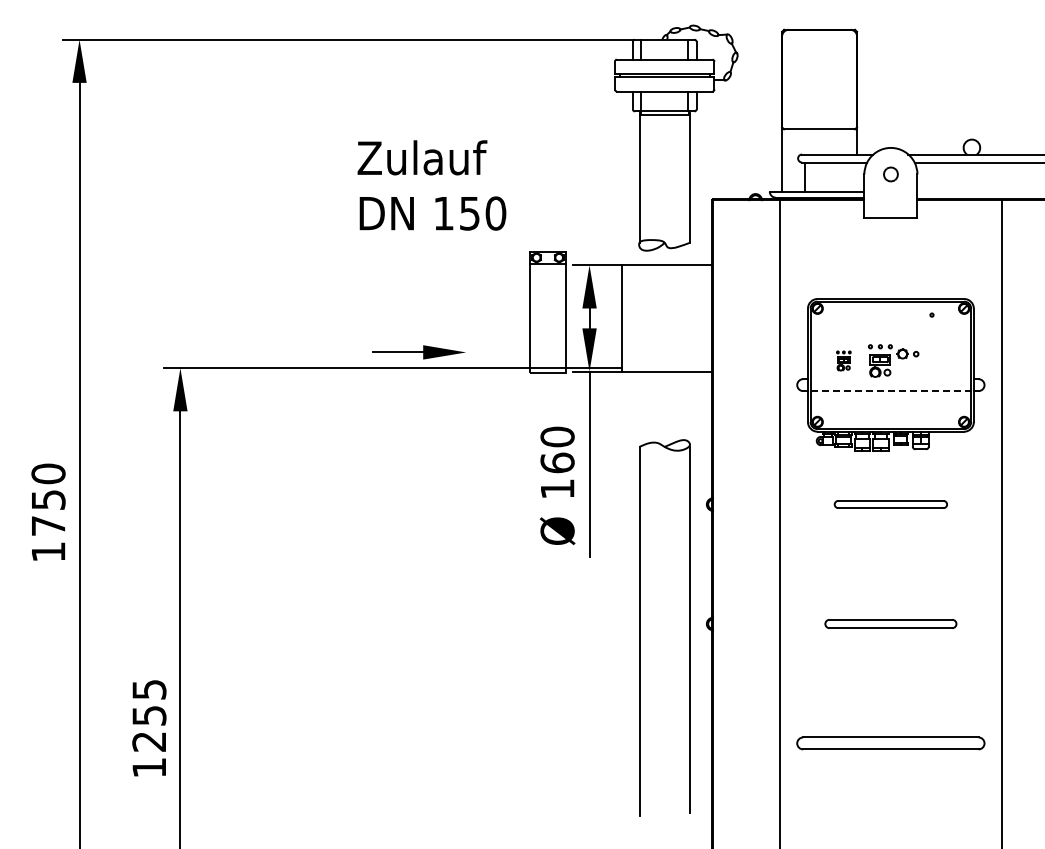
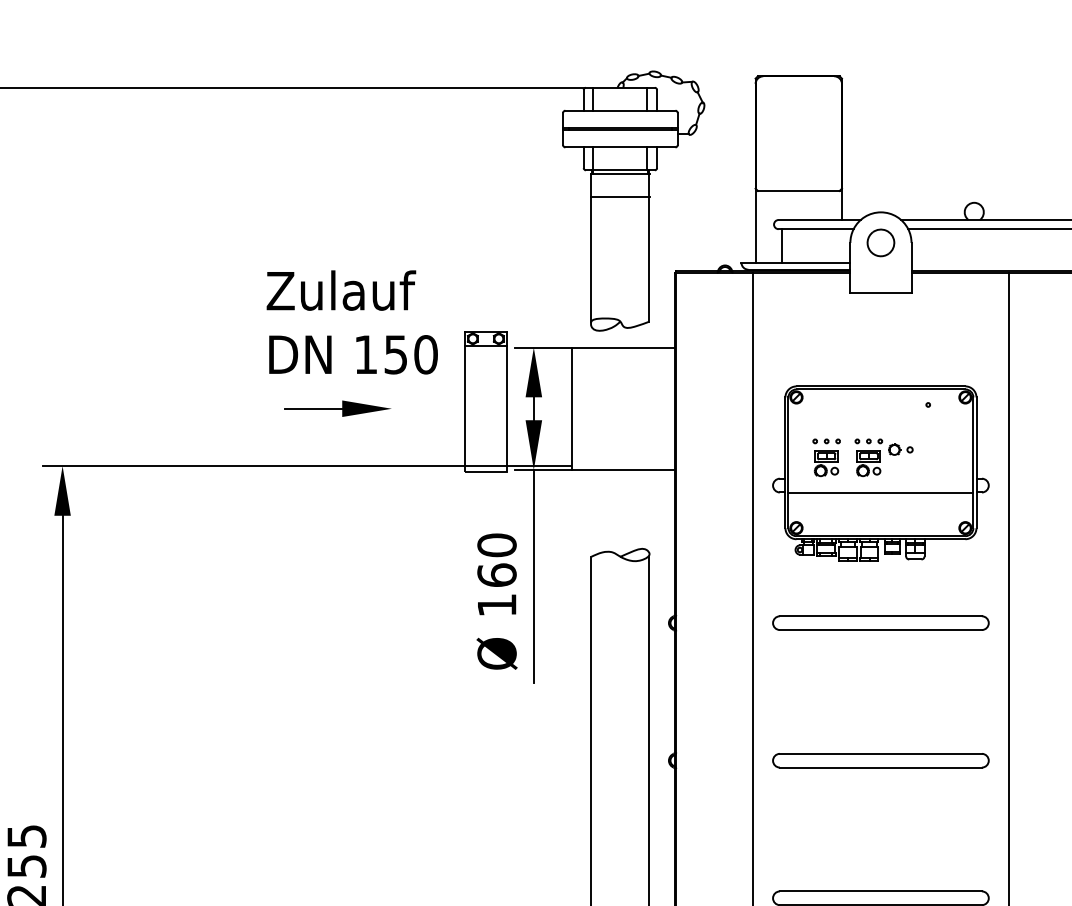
line: (664, 134) -> (620, 196), added
part: (890, 174) -> (880, 242), size x1.67
text: (431, 185) -> (351, 322), moved
part: (418, 352) -> (336, 408), moved
part: (843, 360) -> (826, 457), size x1.67
line: (891, 391) -> (881, 492), dashed -> solid
part: (890, 504) -> (880, 623), size x1.67
part: (890, 623) -> (880, 760), size x1.43

